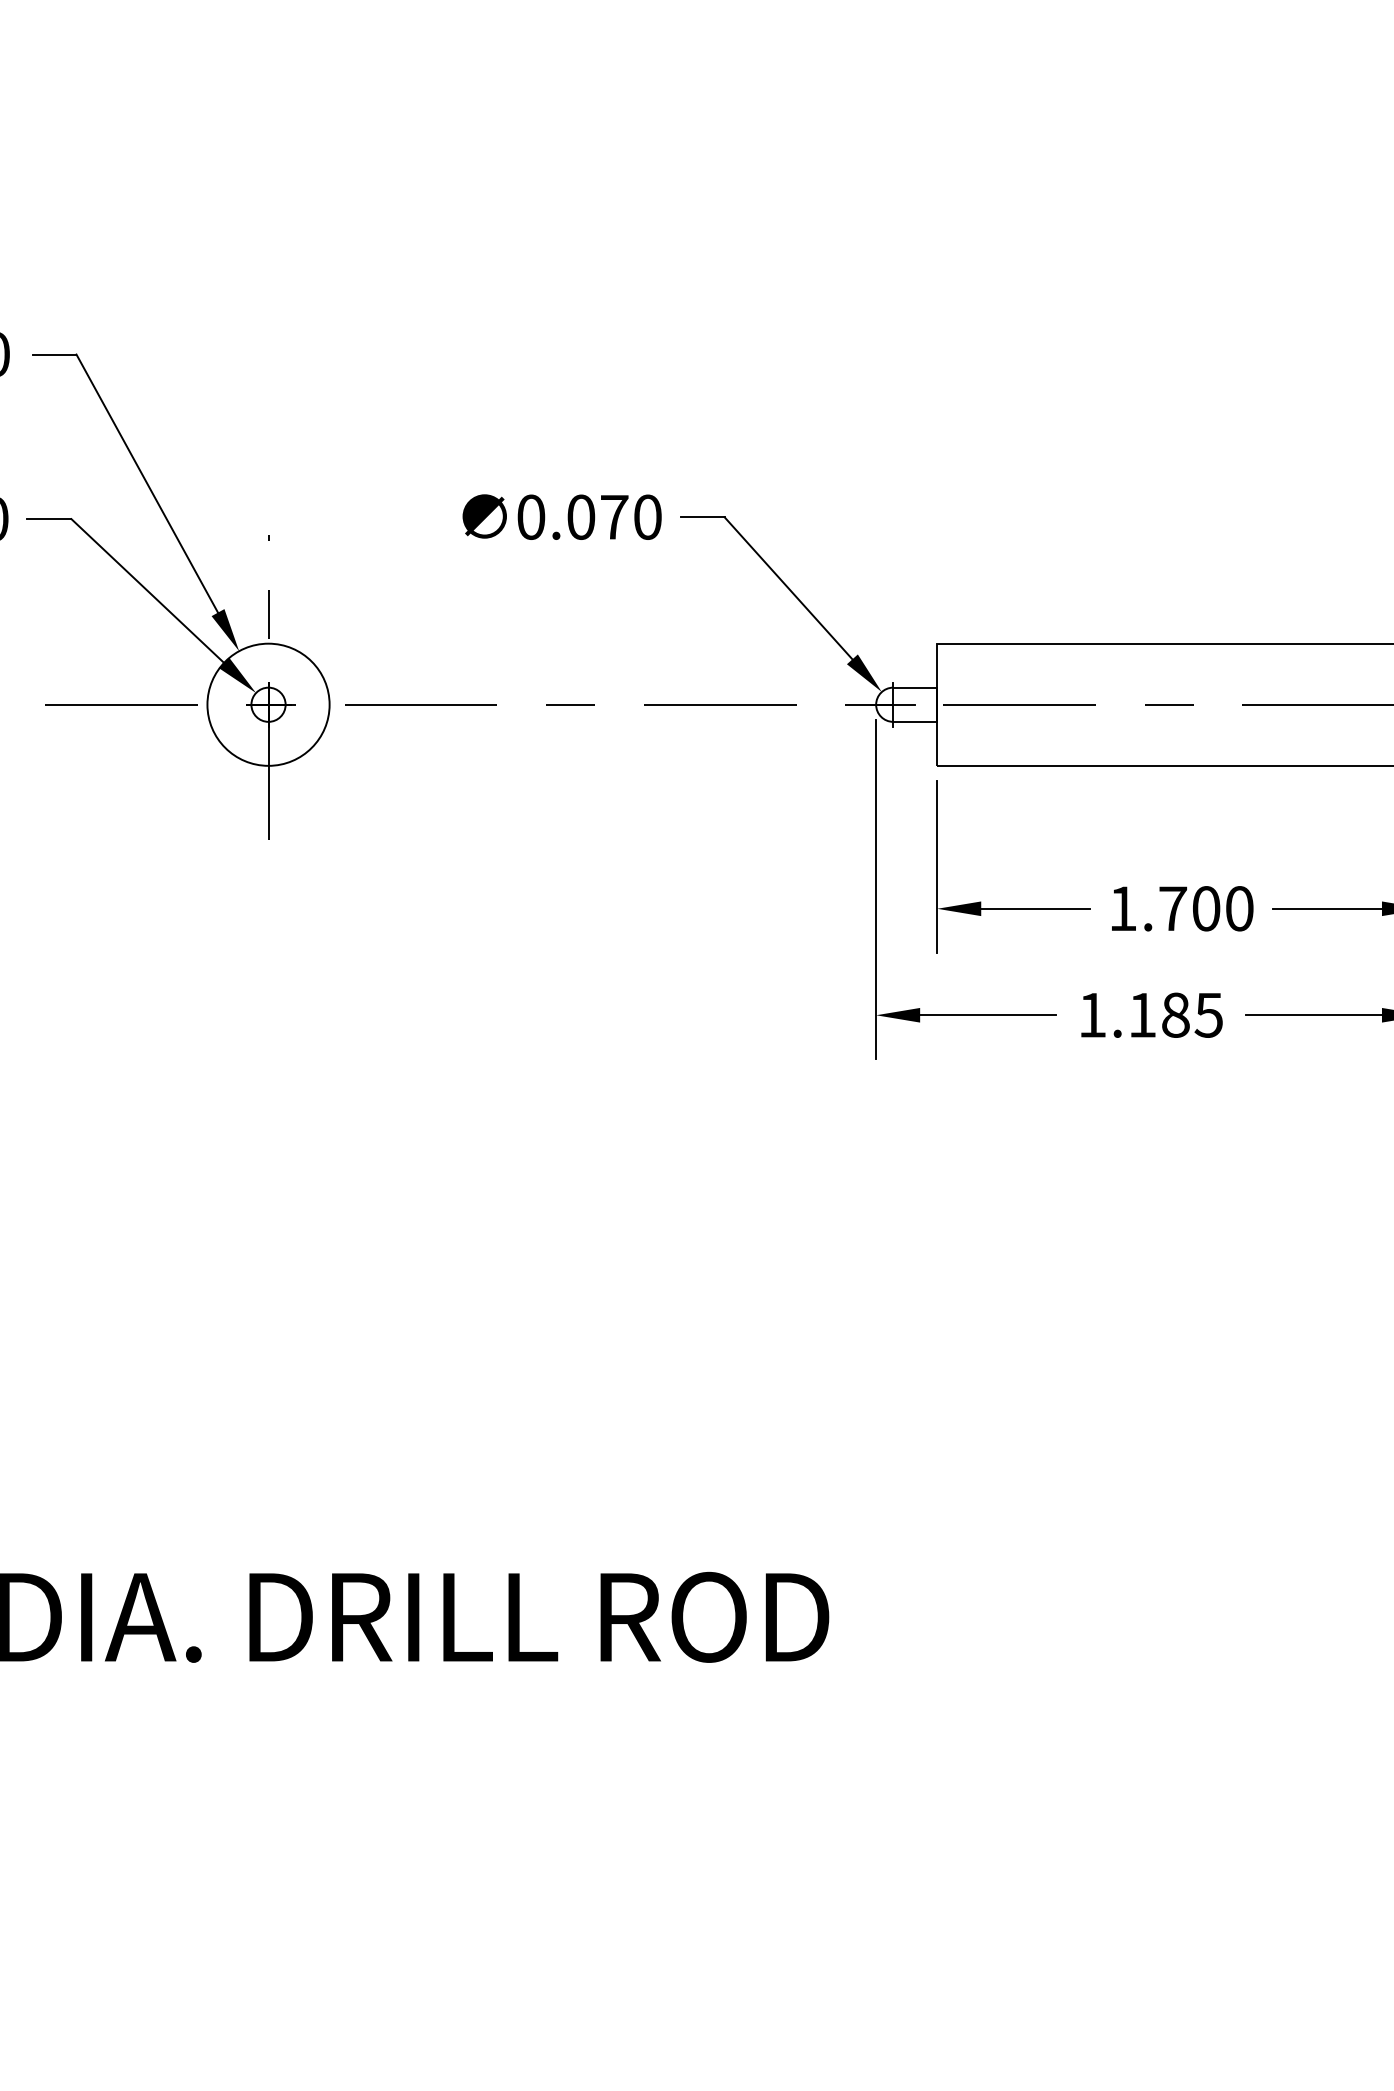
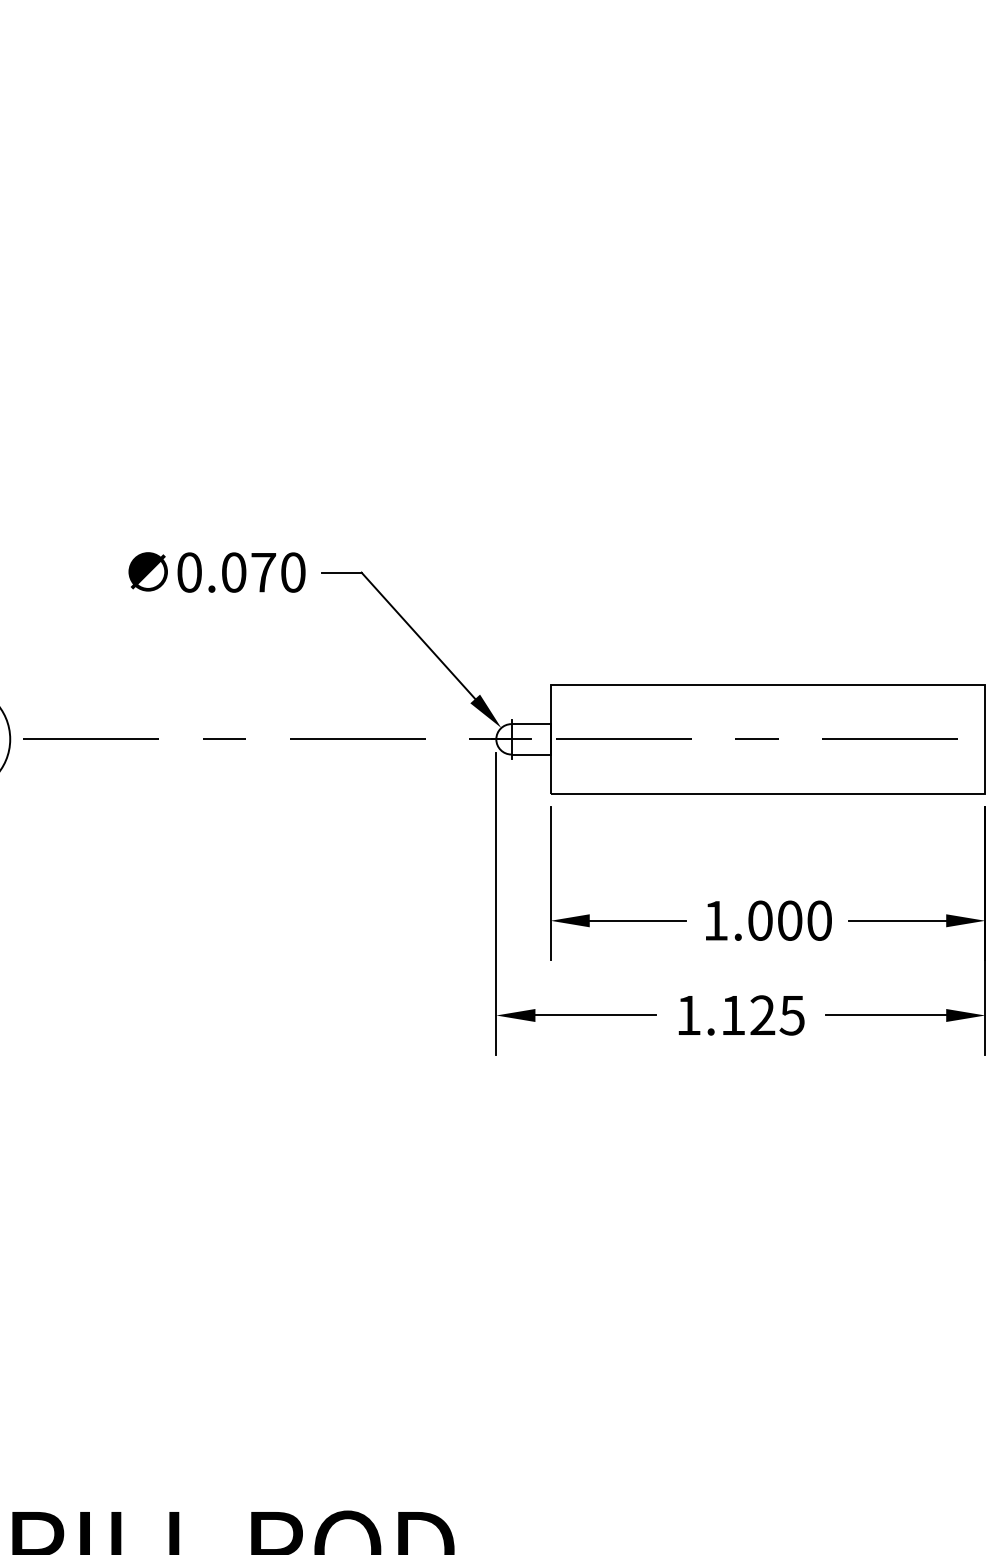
text: (1173, 908) -> (760, 920), 1.700 -> 1.000
text: (1175, 1014) -> (762, 1014), 1.185 -> 1.125

